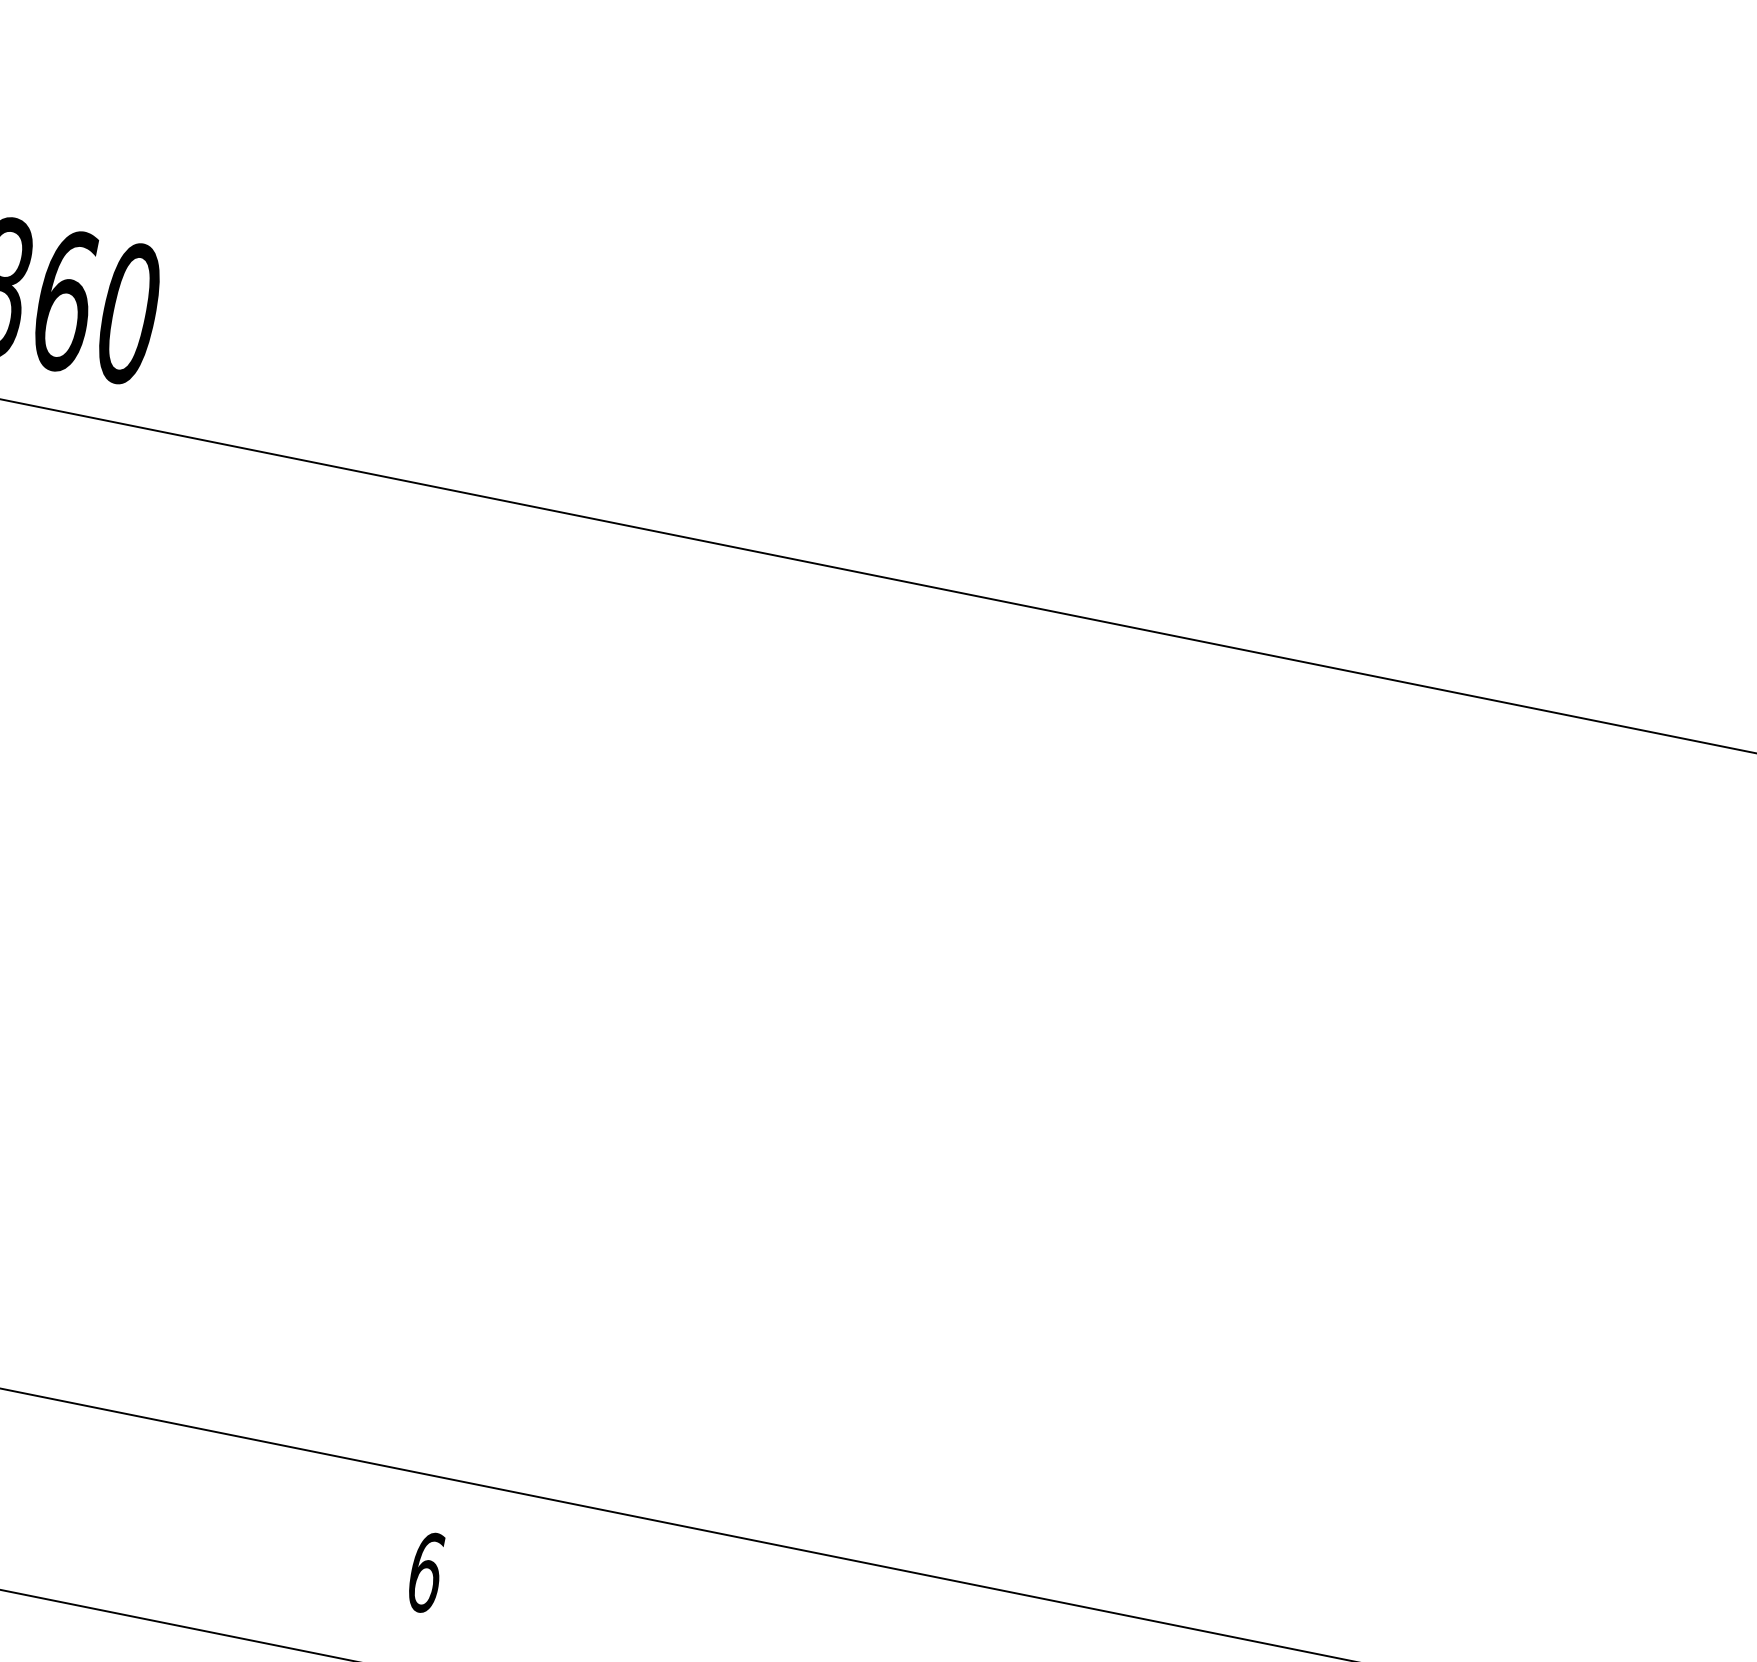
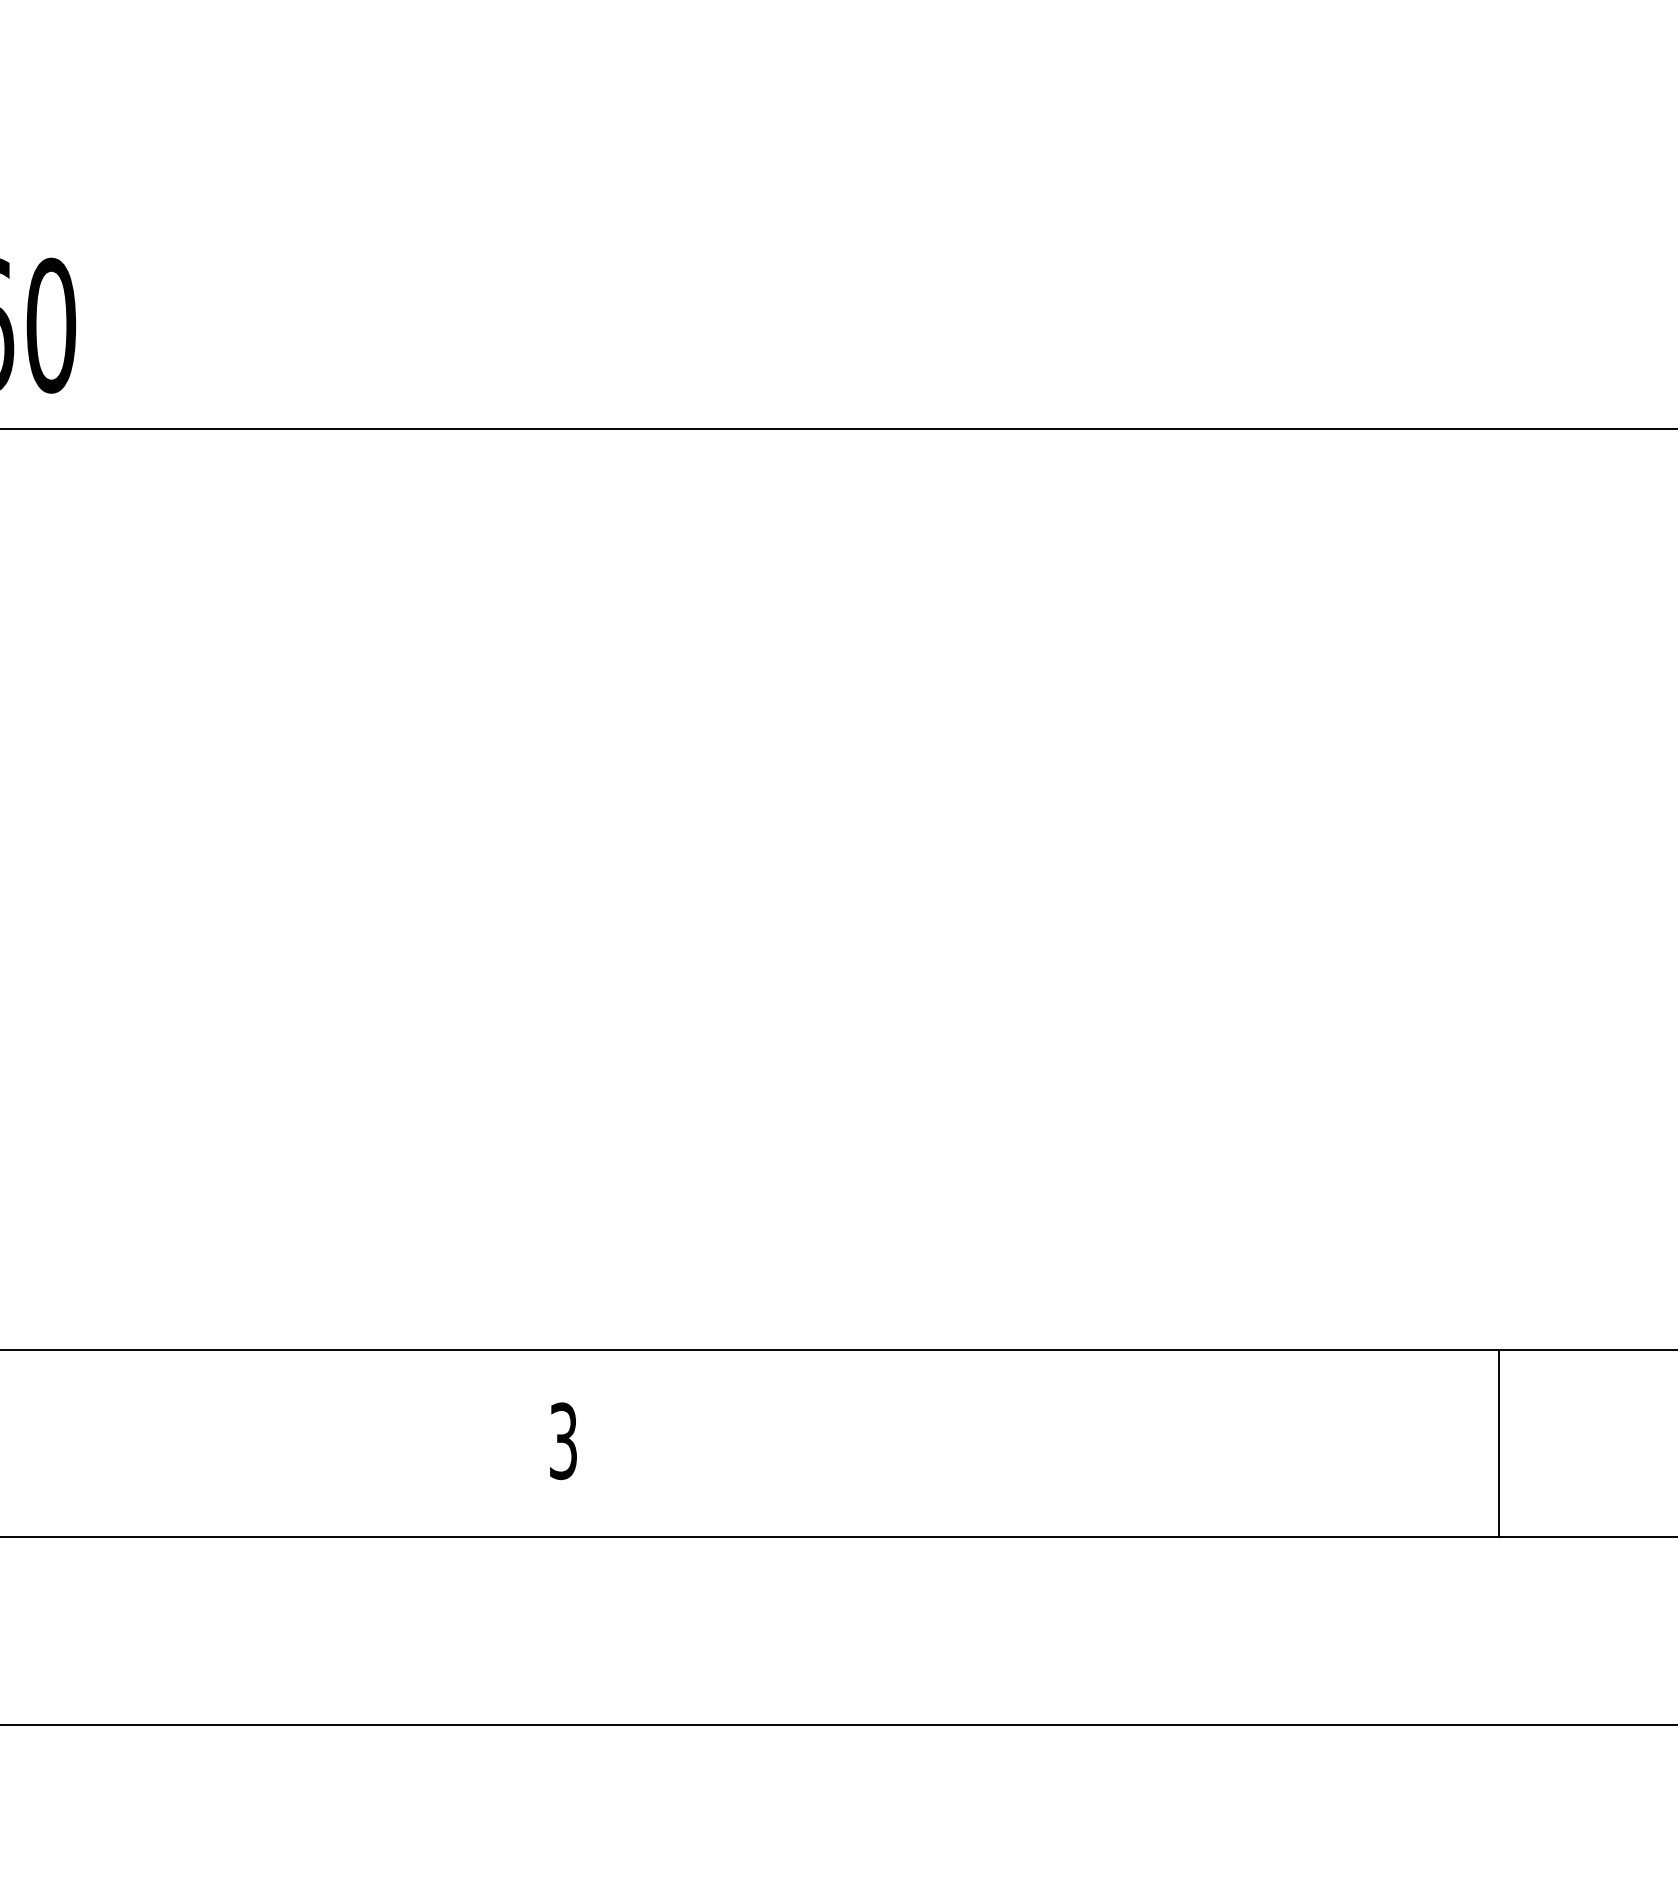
text: (425, 1572) -> (563, 1441), 6 -> 3

